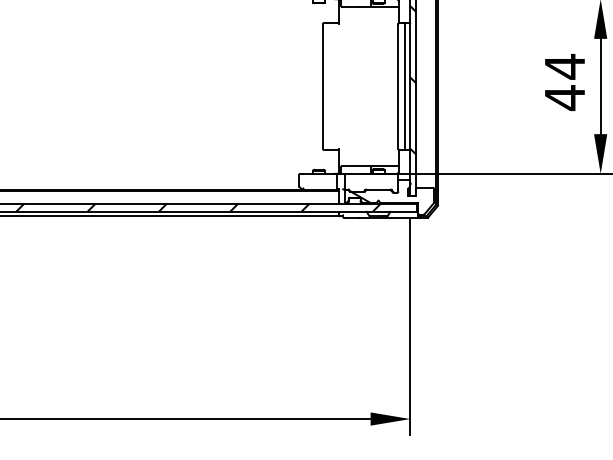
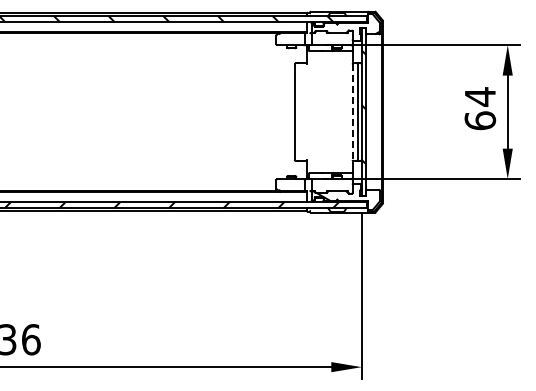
line: (398, 87) -> (352, 112), solid -> dashed
text: (565, 97) -> (480, 120), 44 -> 64

